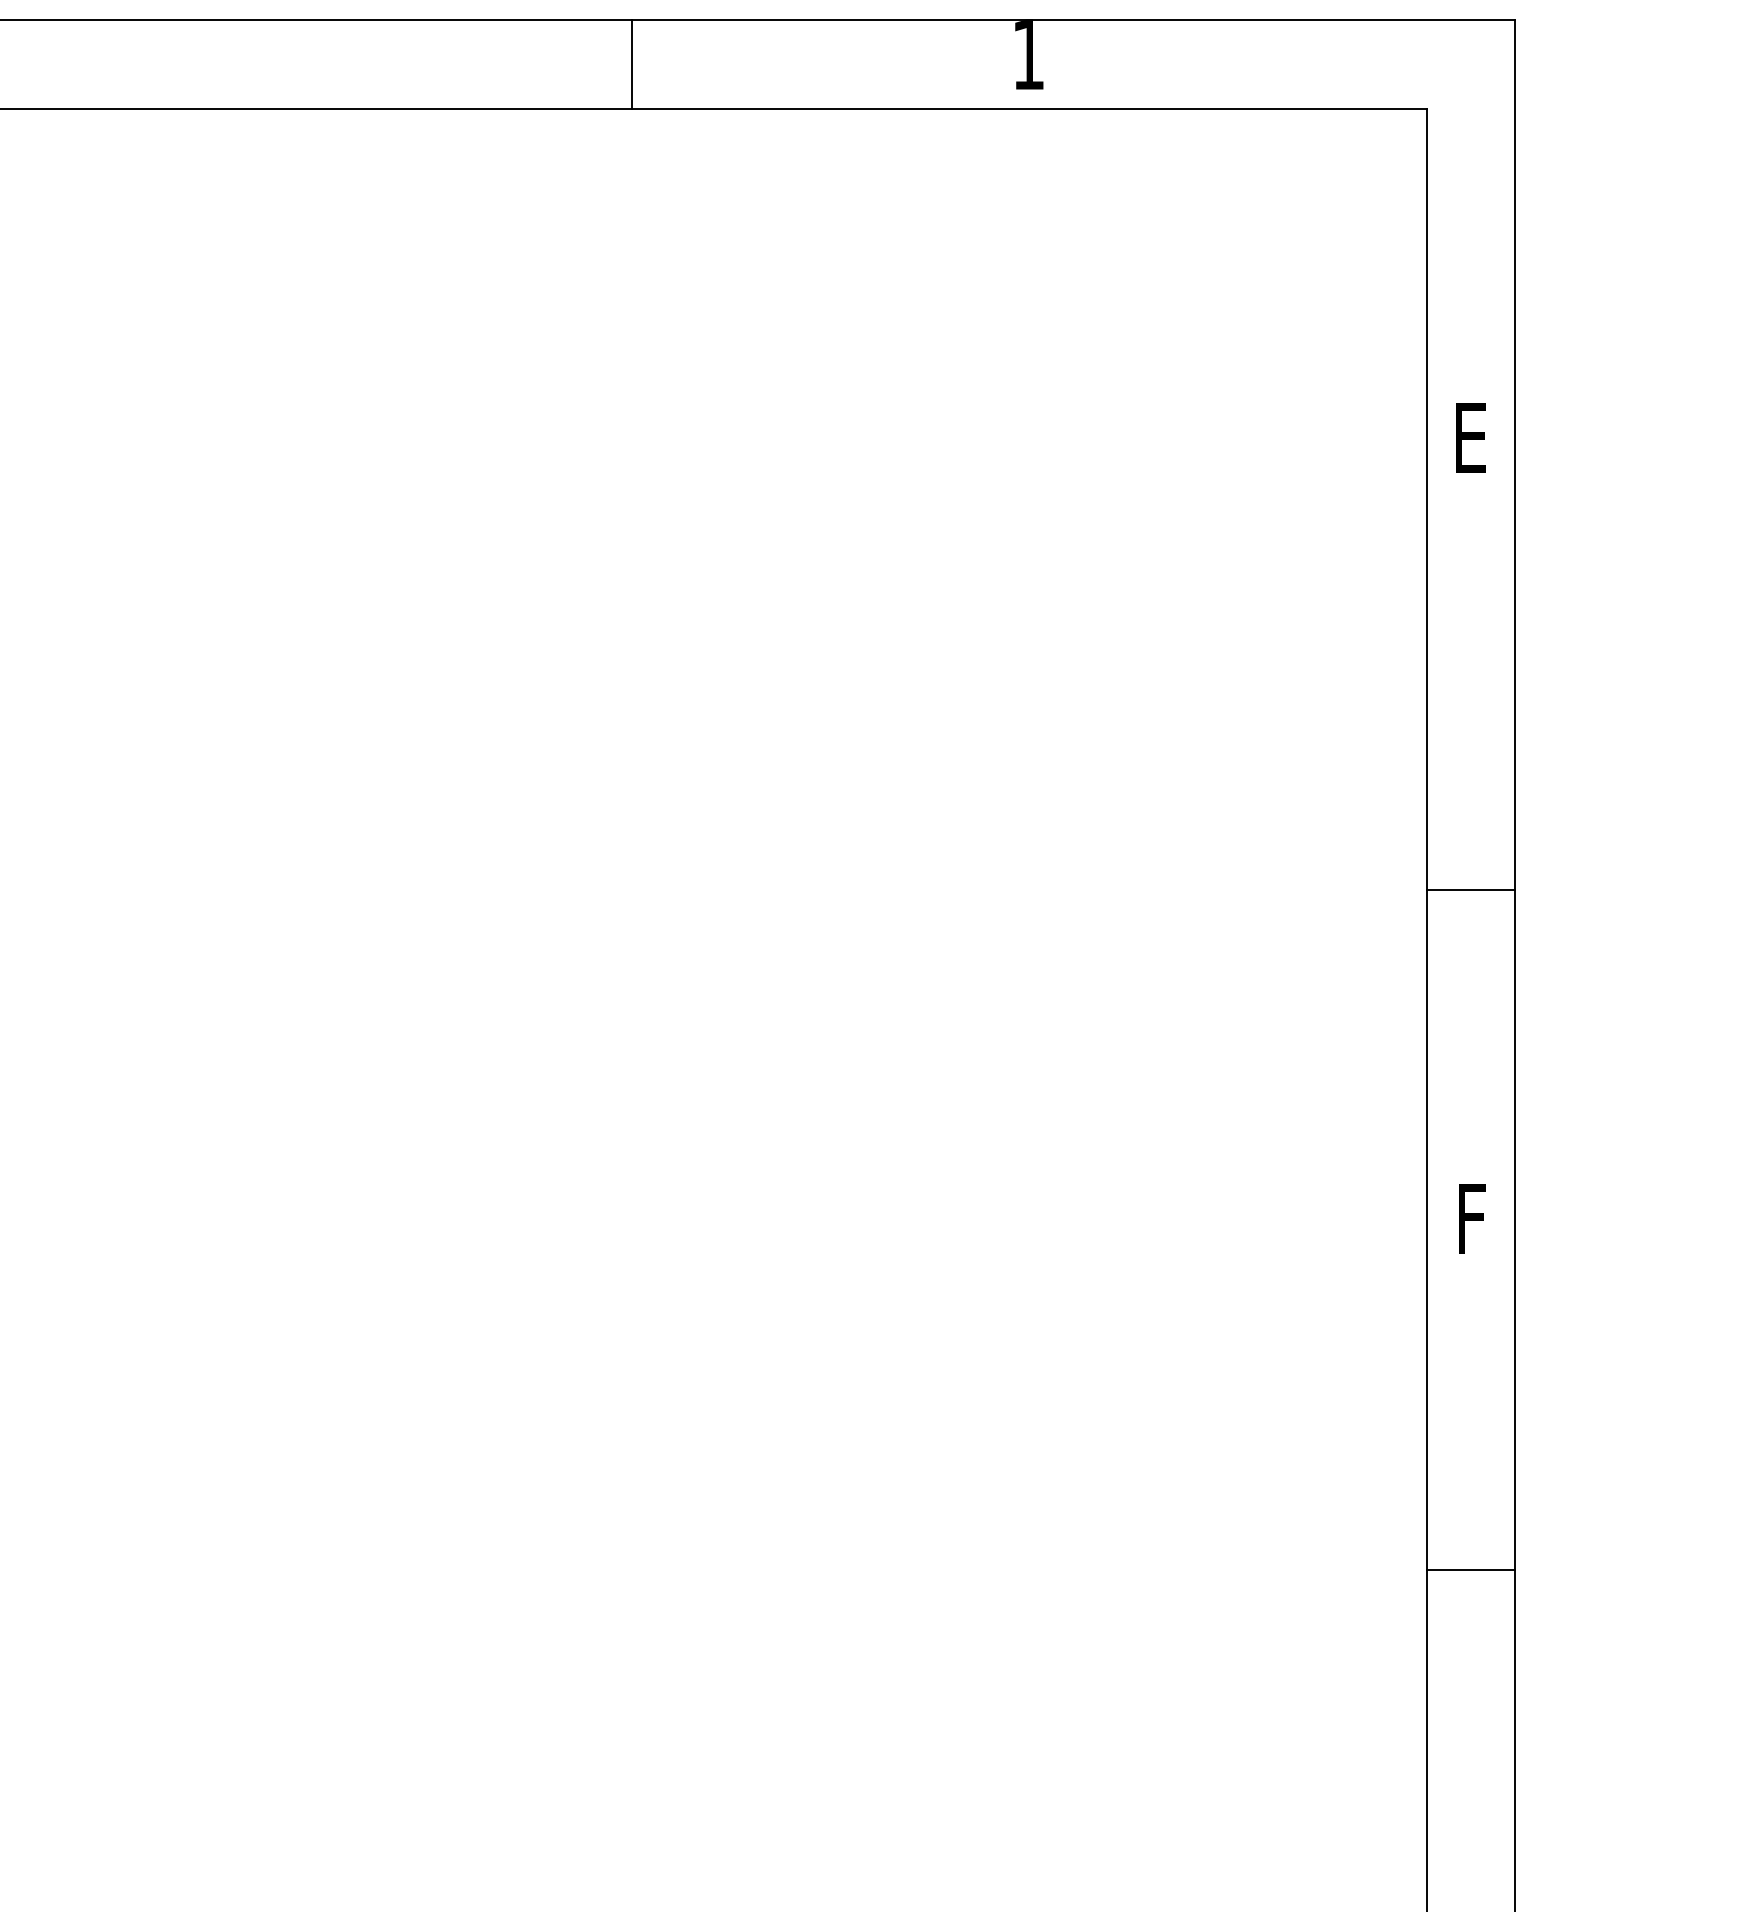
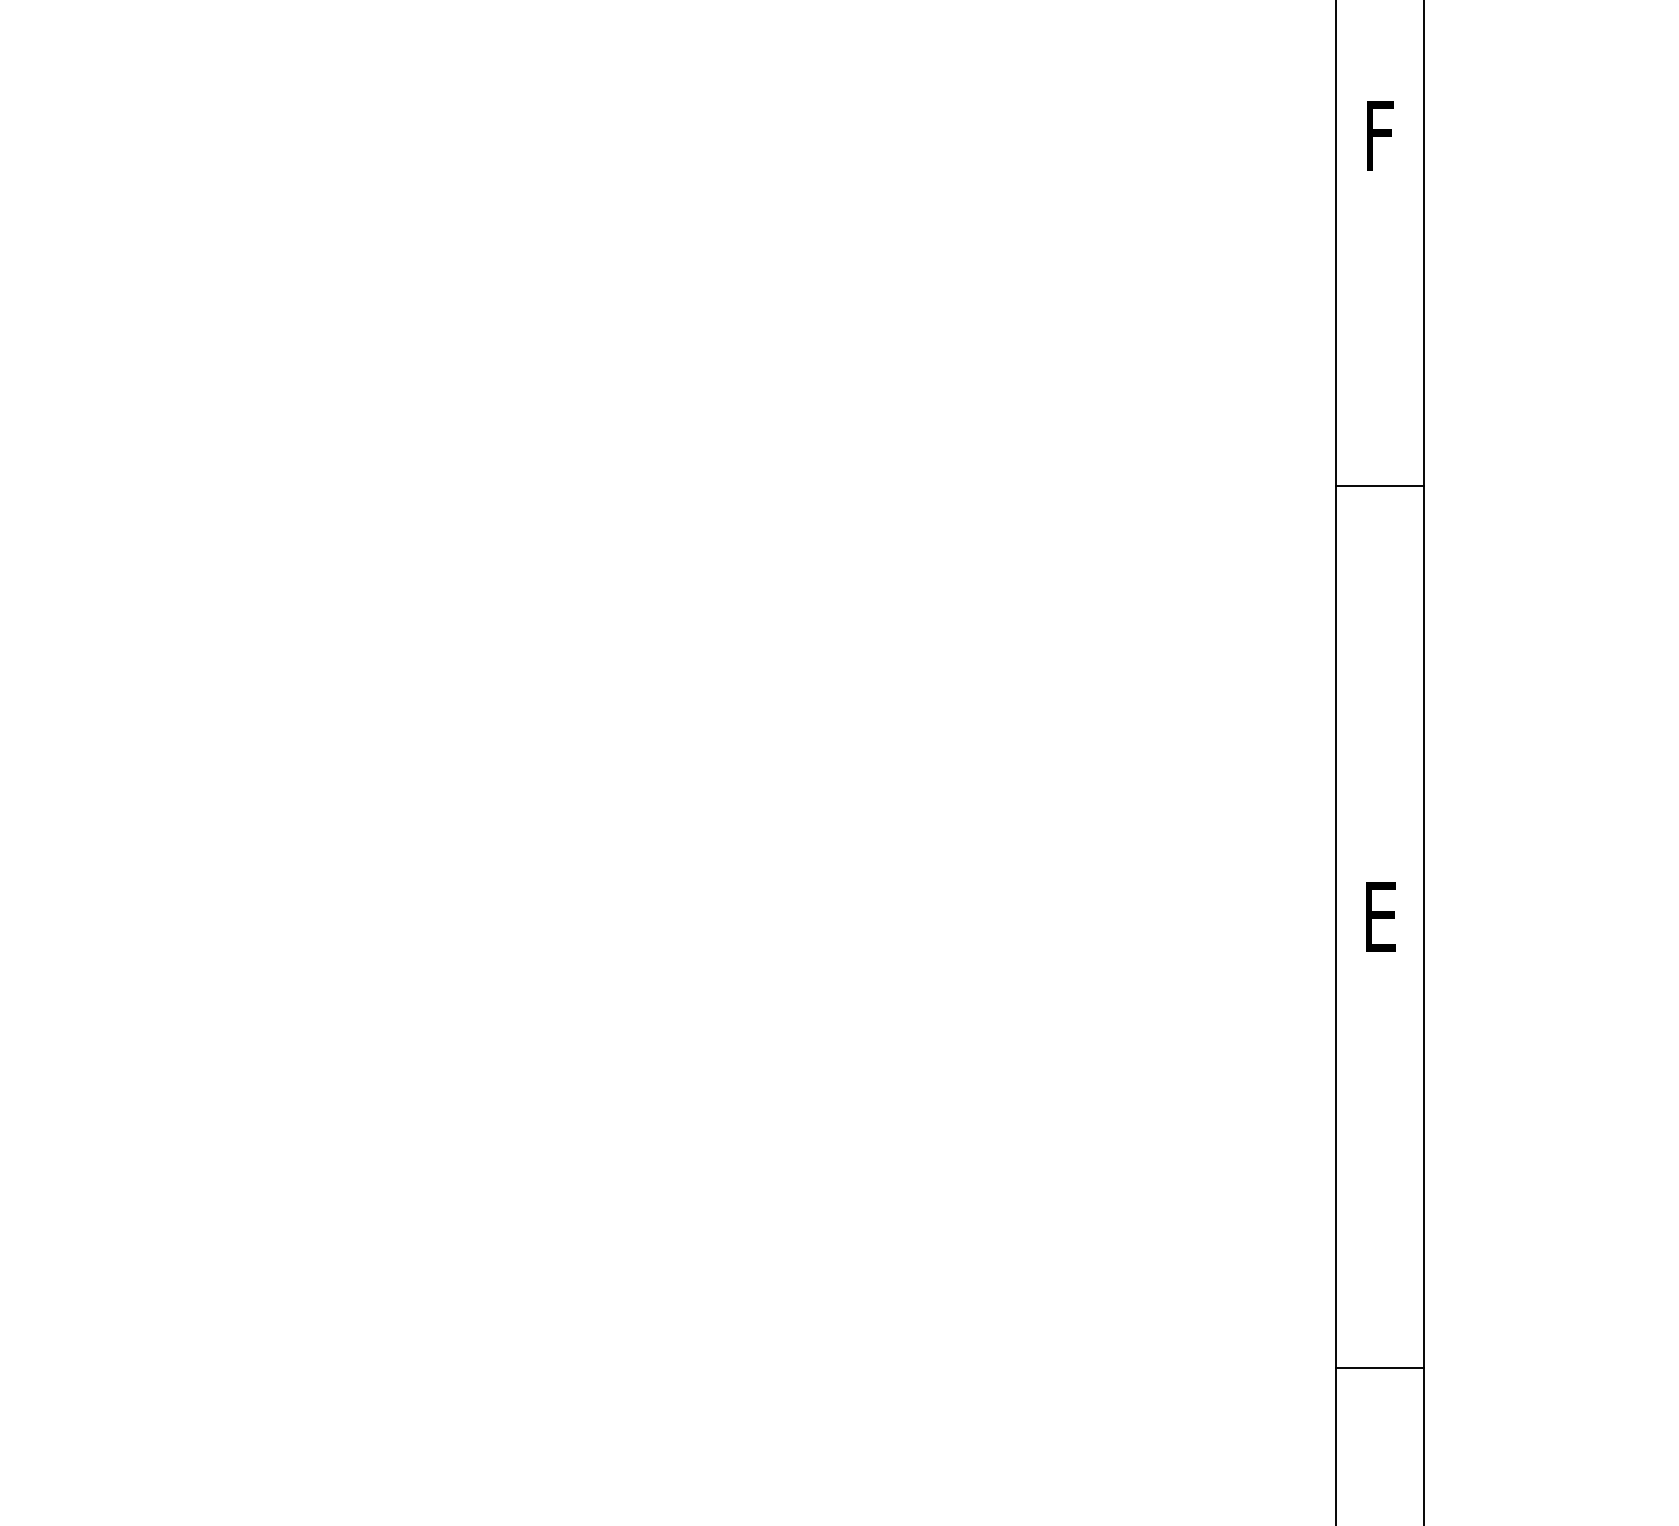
text: (1470, 437) -> (1379, 135), E -> F
line: (1470, 890) -> (1379, 486), moved
text: (1471, 1218) -> (1380, 916), F -> E
line: (1470, 1569) -> (1379, 1368), moved

